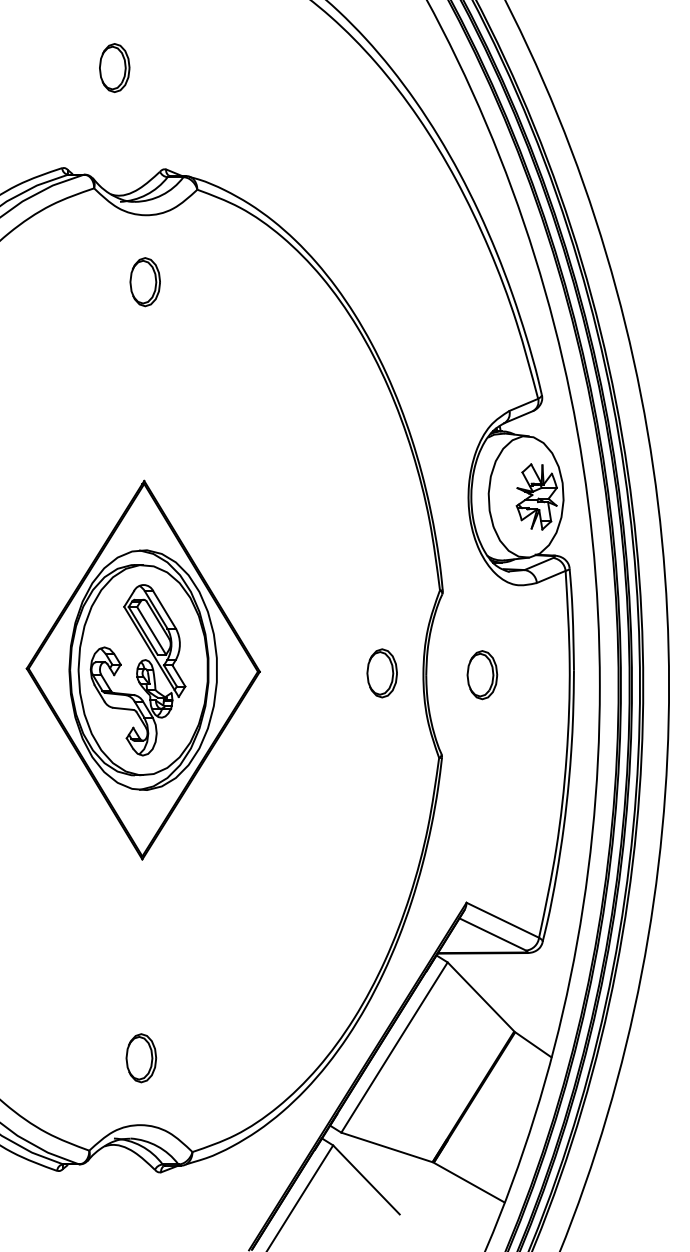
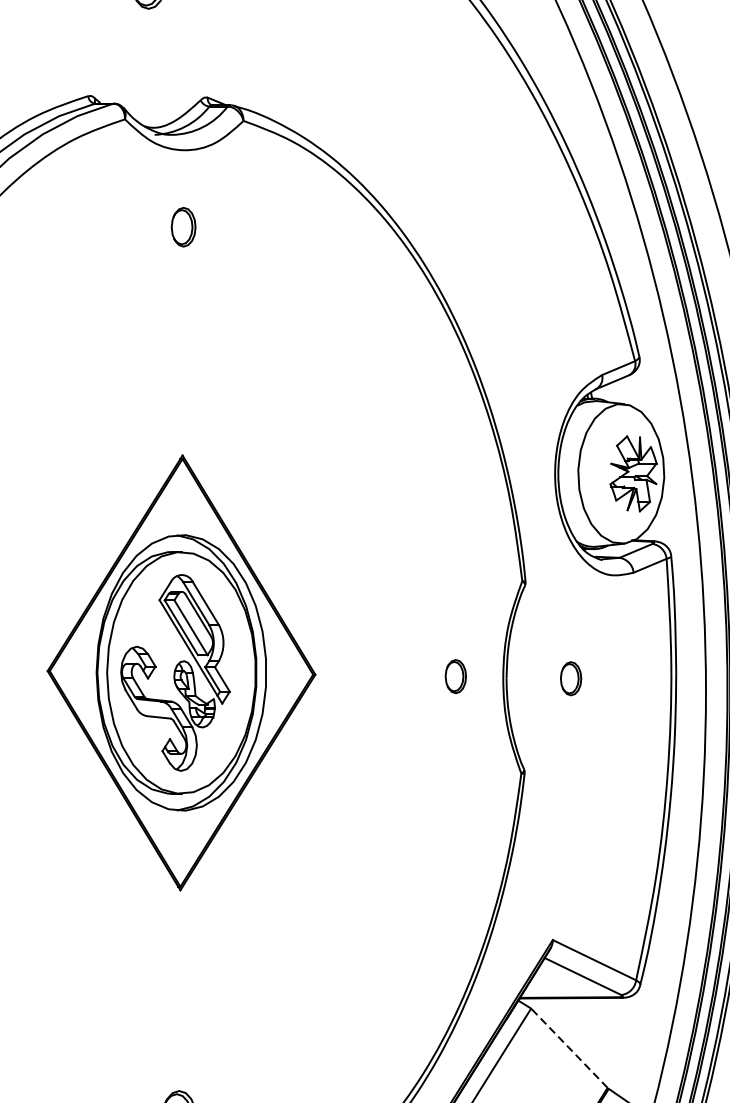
part: (144, 282) -> (182, 227), size x0.7
part: (381, 673) -> (455, 676), size x0.6
part: (482, 675) -> (571, 678), size x0.6
line: (481, 996) -> (570, 1047), solid -> dashed

